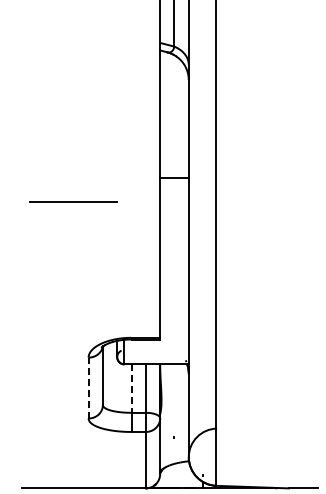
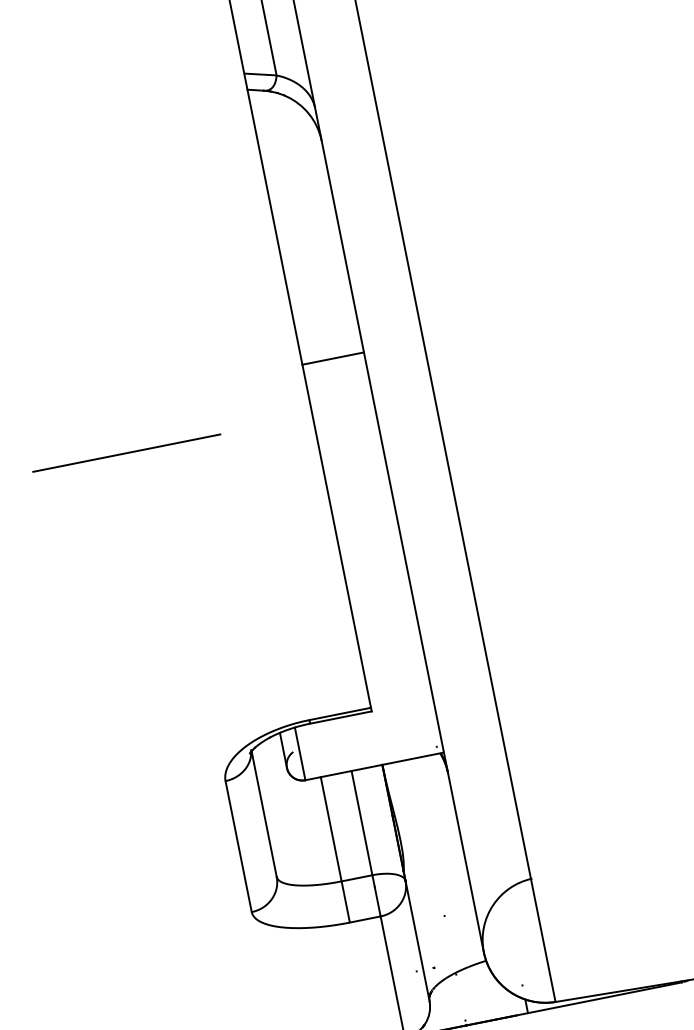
line: (88, 387) -> (238, 845), dashed -> solid
line: (131, 389) -> (331, 831), dashed -> solid

